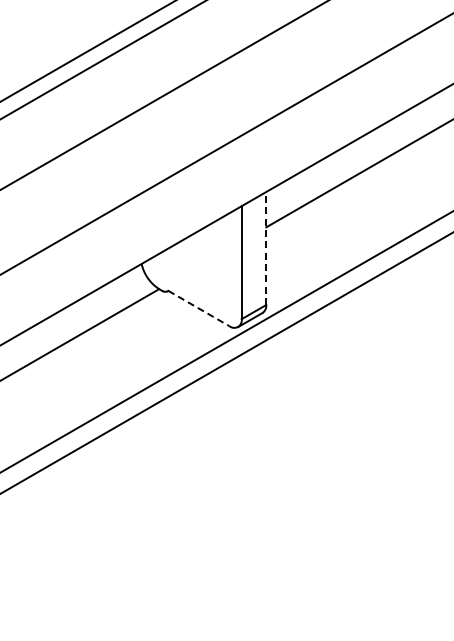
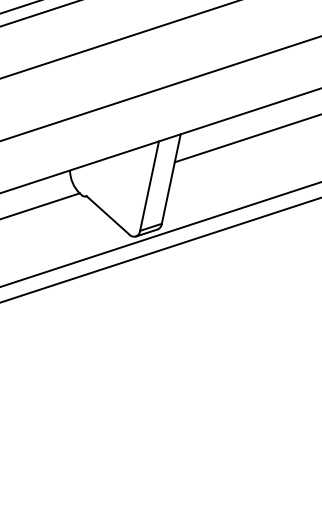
line: (266, 248) -> (171, 179), dashed -> solid
line: (199, 308) -> (108, 215), dashed -> solid

